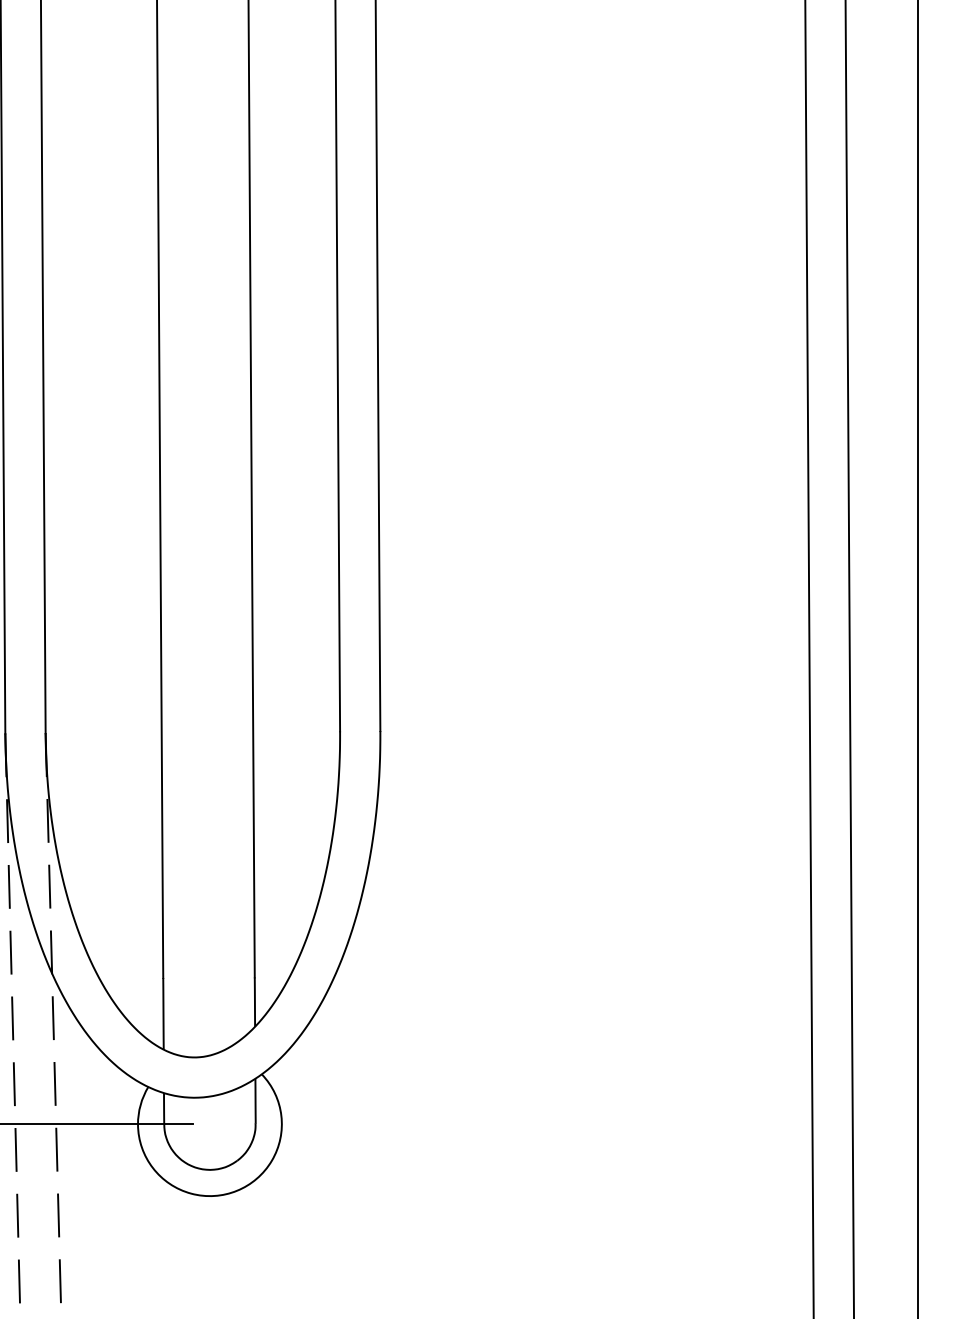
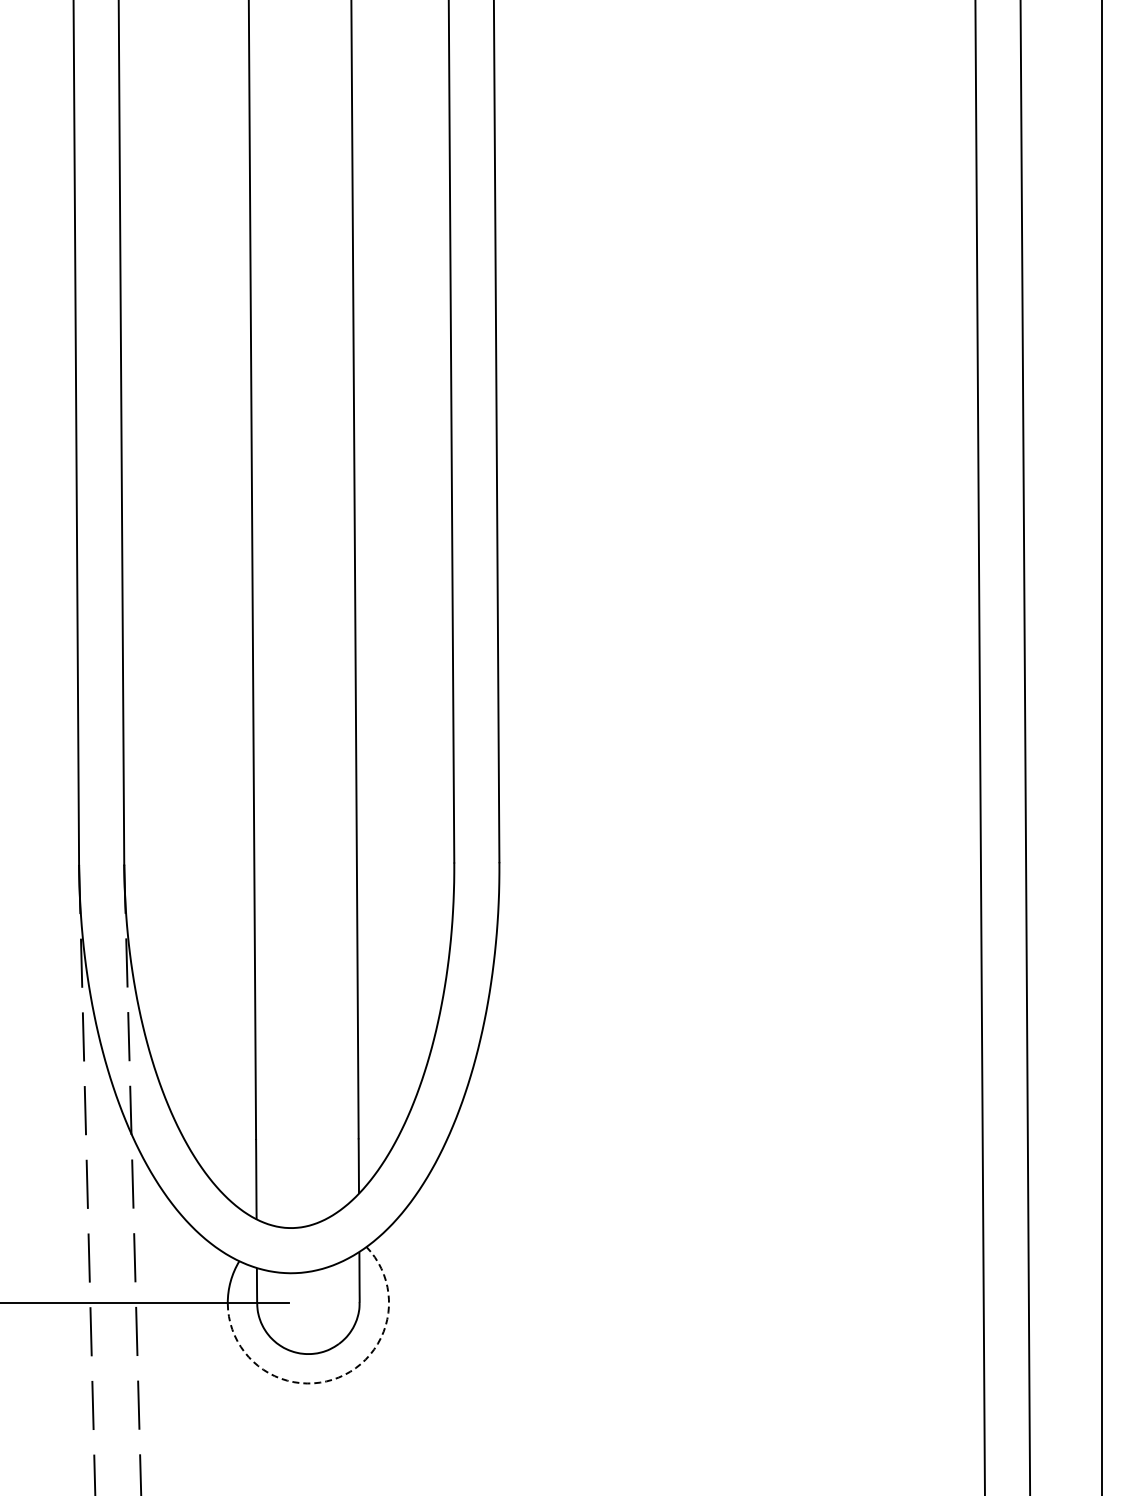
arc: (236, 1190) -> (338, 1377), solid -> dashed

